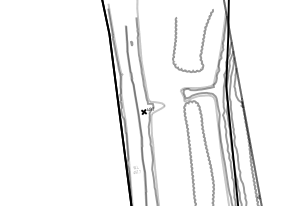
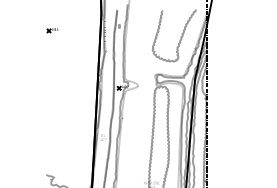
part: (58, 61) -> (52, 30), added

